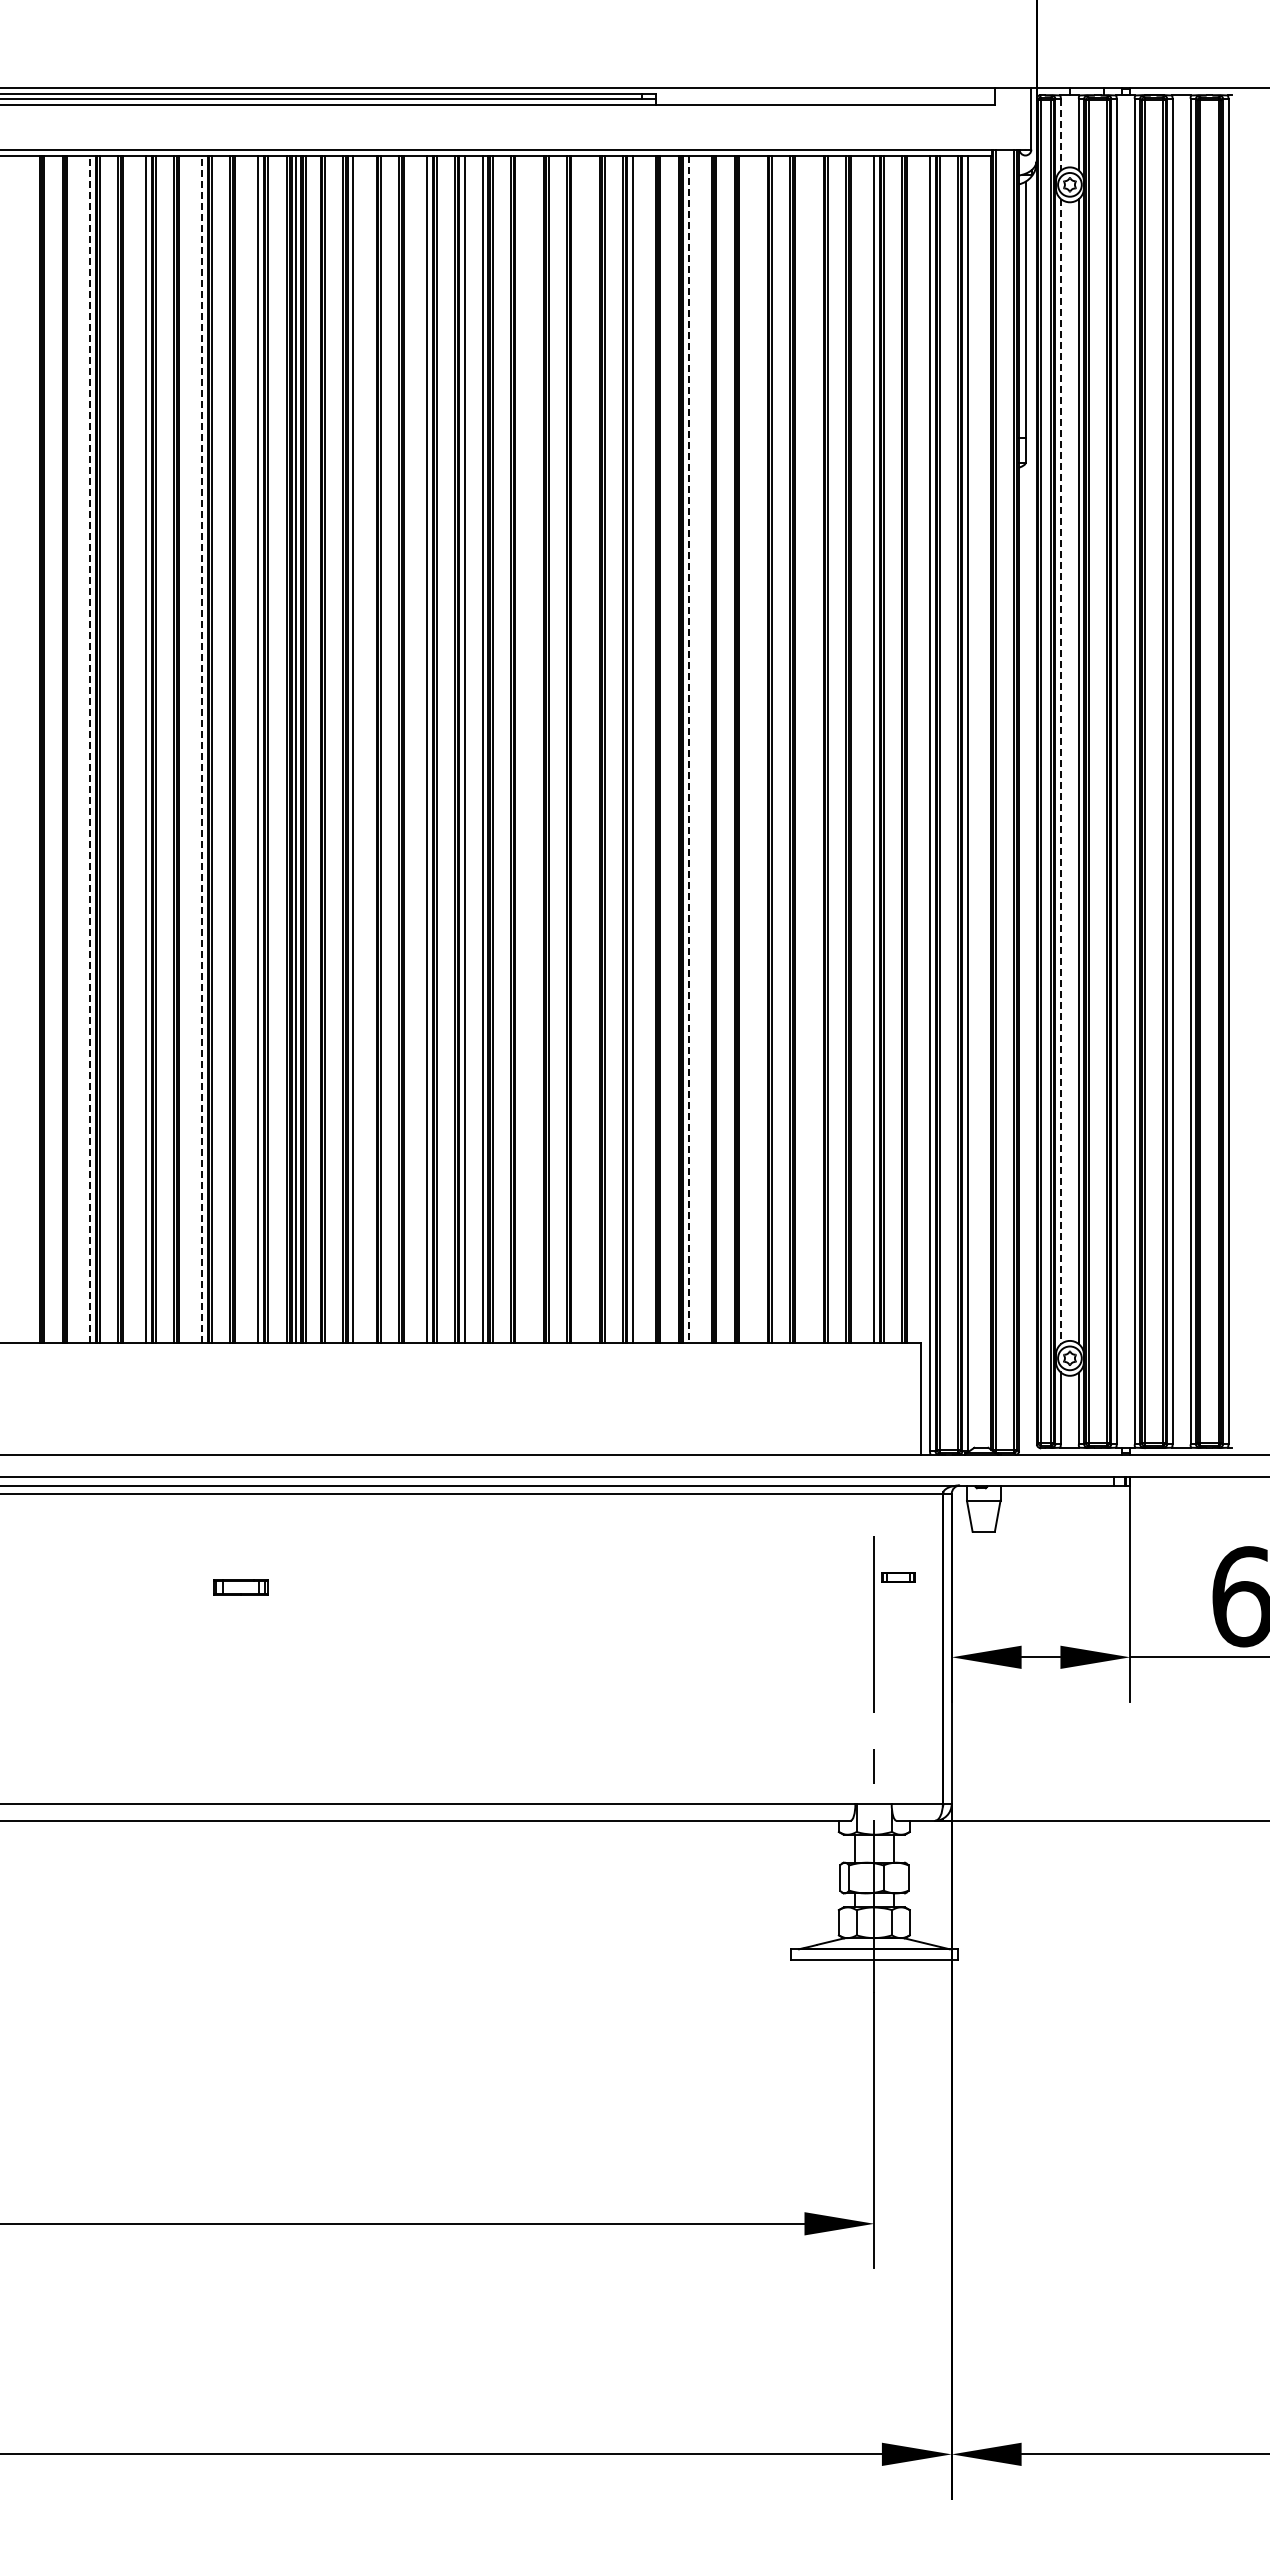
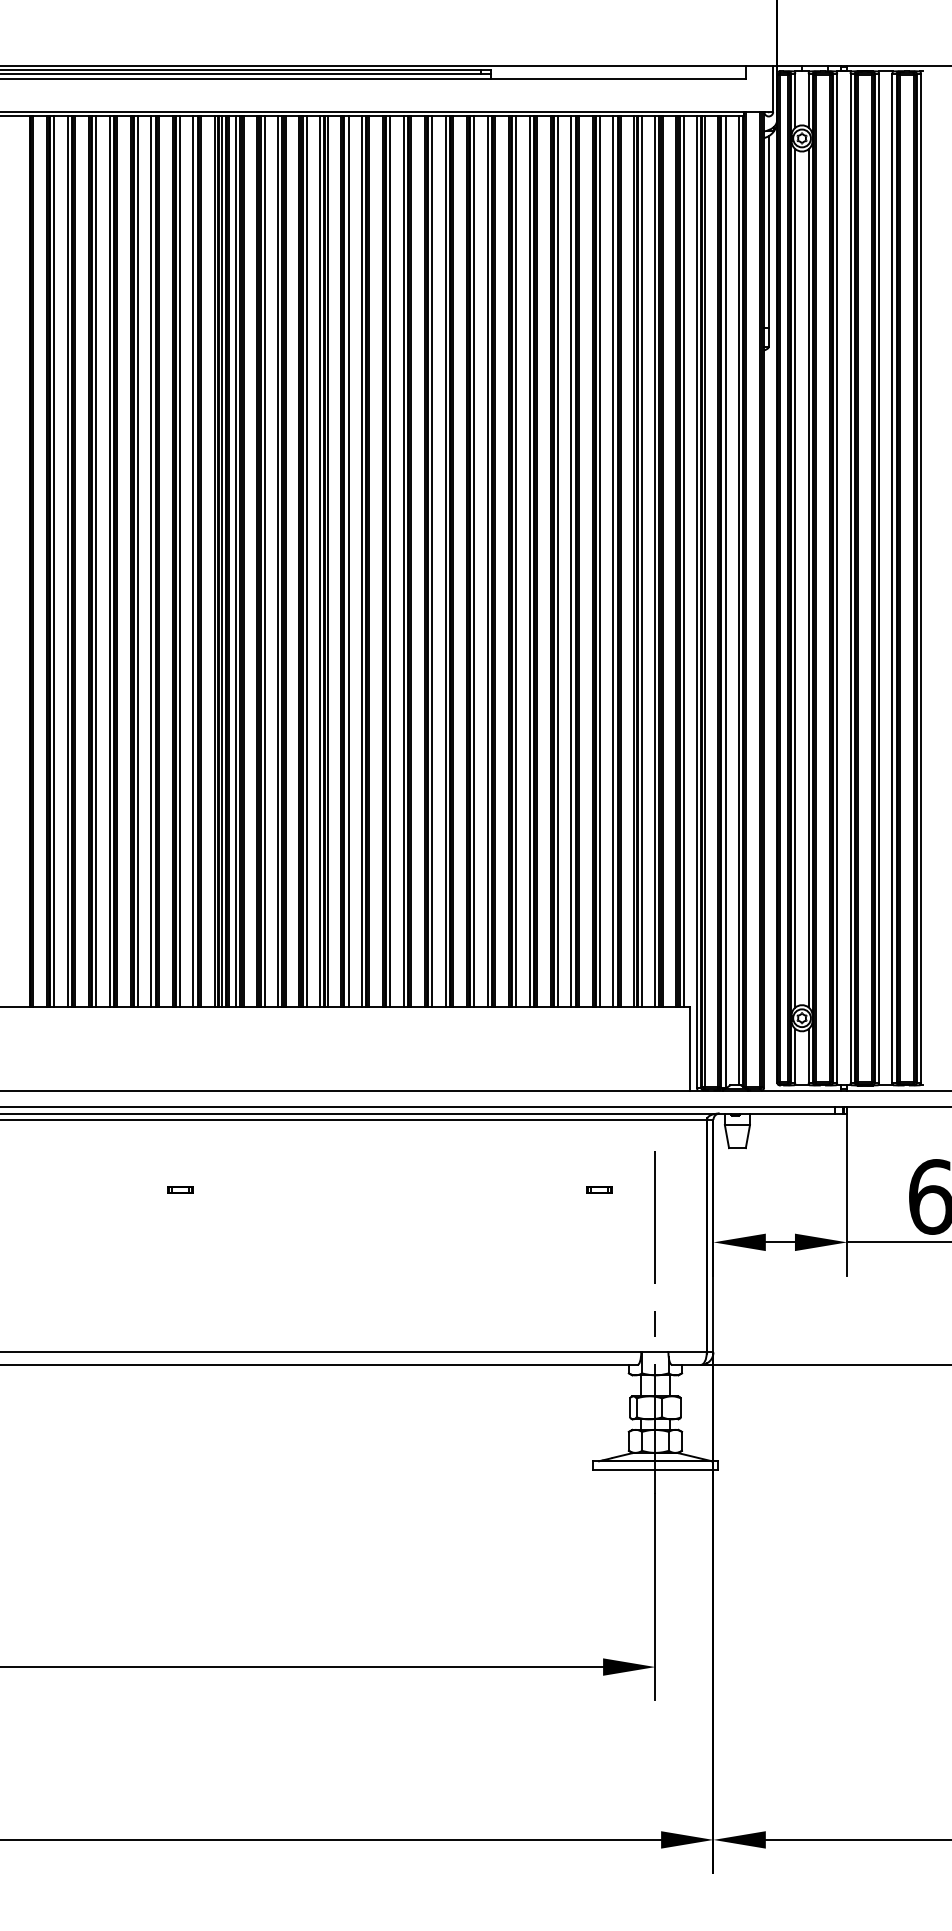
line: (1060, 134) -> (794, 100), dashed -> solid
line: (72, 749) -> (54, 561), added
line: (90, 749) -> (67, 561), dashed -> solid
line: (128, 749) -> (96, 561), added
line: (184, 749) -> (138, 561), added
line: (202, 749) -> (151, 561), dashed -> solid
line: (240, 749) -> (180, 561), added
line: (315, 749) -> (236, 561), added
line: (371, 749) -> (278, 561), added
line: (409, 749) -> (306, 561), added
line: (520, 749) -> (390, 561), added
line: (538, 749) -> (403, 561), added
line: (576, 749) -> (432, 561), added
line: (594, 749) -> (445, 561), added
line: (650, 749) -> (487, 561), added
line: (688, 749) -> (516, 561), dashed -> solid
line: (706, 749) -> (529, 561), added
line: (744, 749) -> (558, 561), added
line: (762, 749) -> (571, 561), added
line: (800, 749) -> (600, 561), added
line: (818, 749) -> (613, 561), added
line: (856, 749) -> (642, 561), added
line: (912, 749) -> (684, 561), added
line: (1060, 771) -> (794, 578), dashed -> solid
line: (985, 801) -> (738, 600), added
part: (898, 1577) -> (599, 1190), moved
part: (240, 1587) -> (180, 1190), size x0.62

